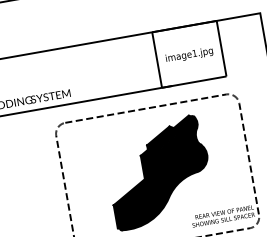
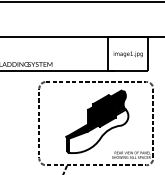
fill: (163, 186) -> (98, 130), removed

